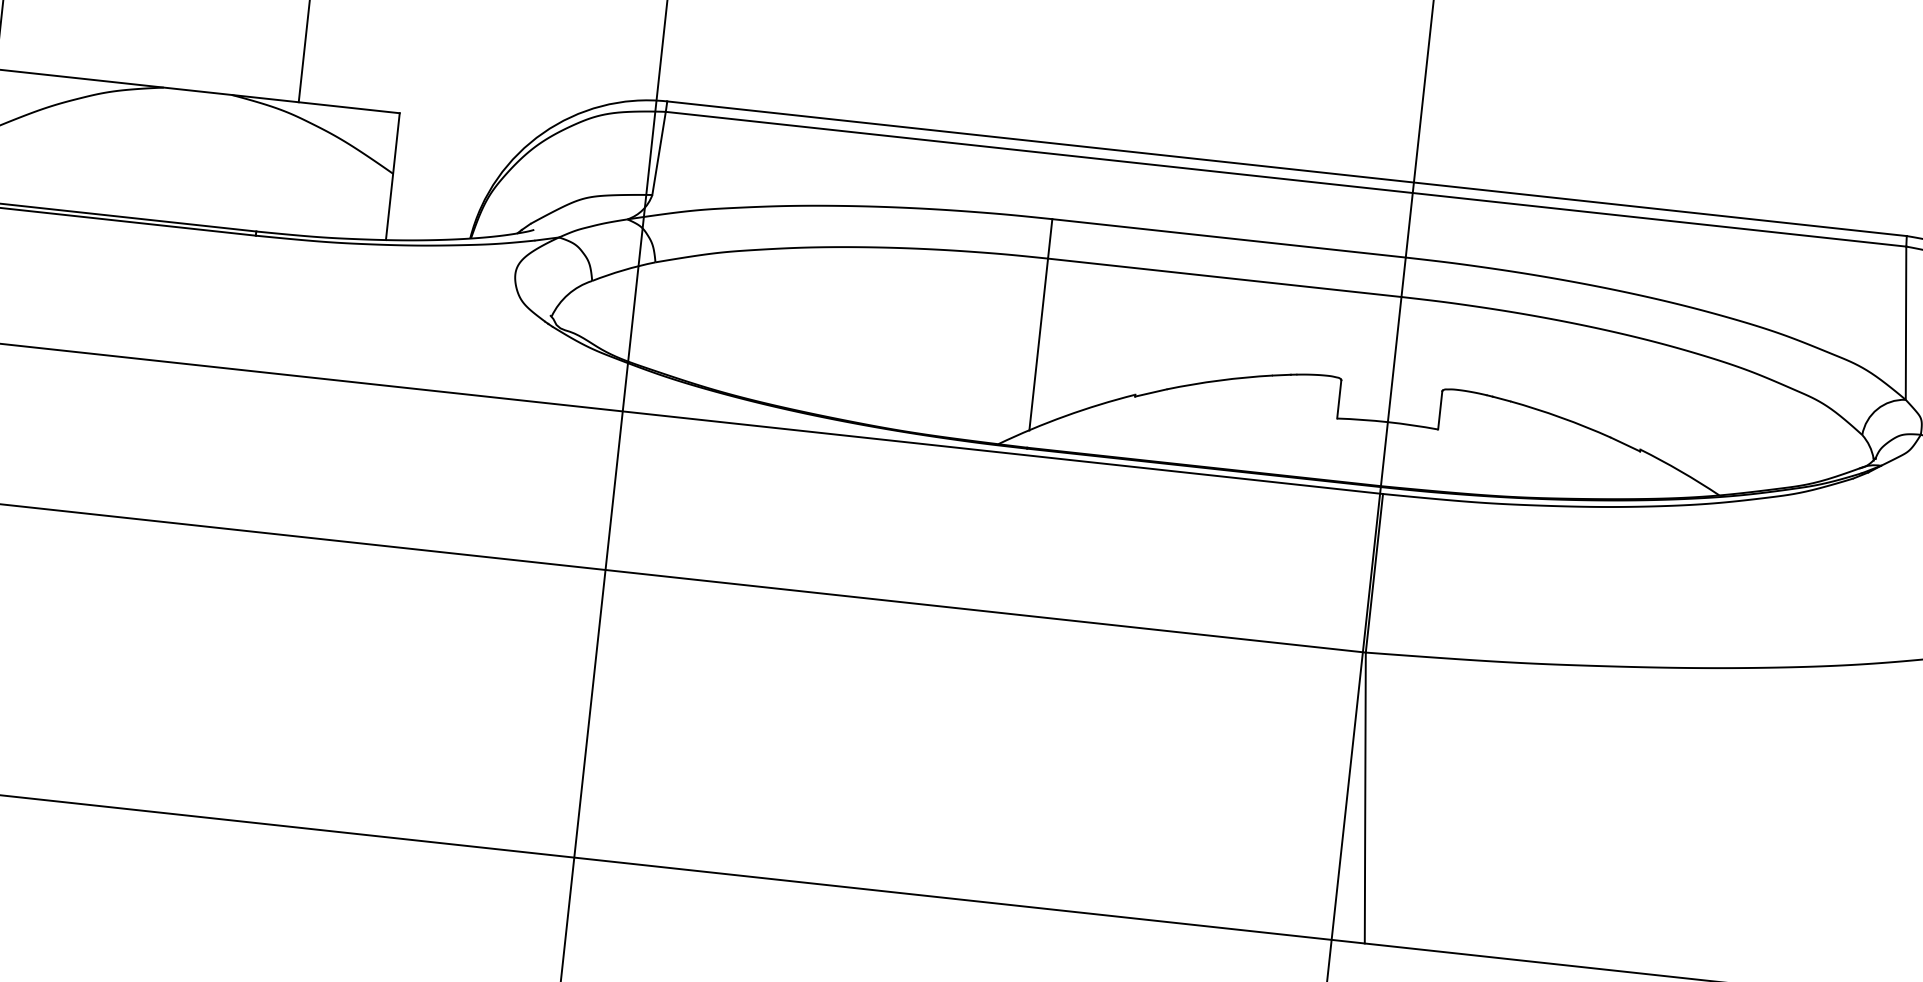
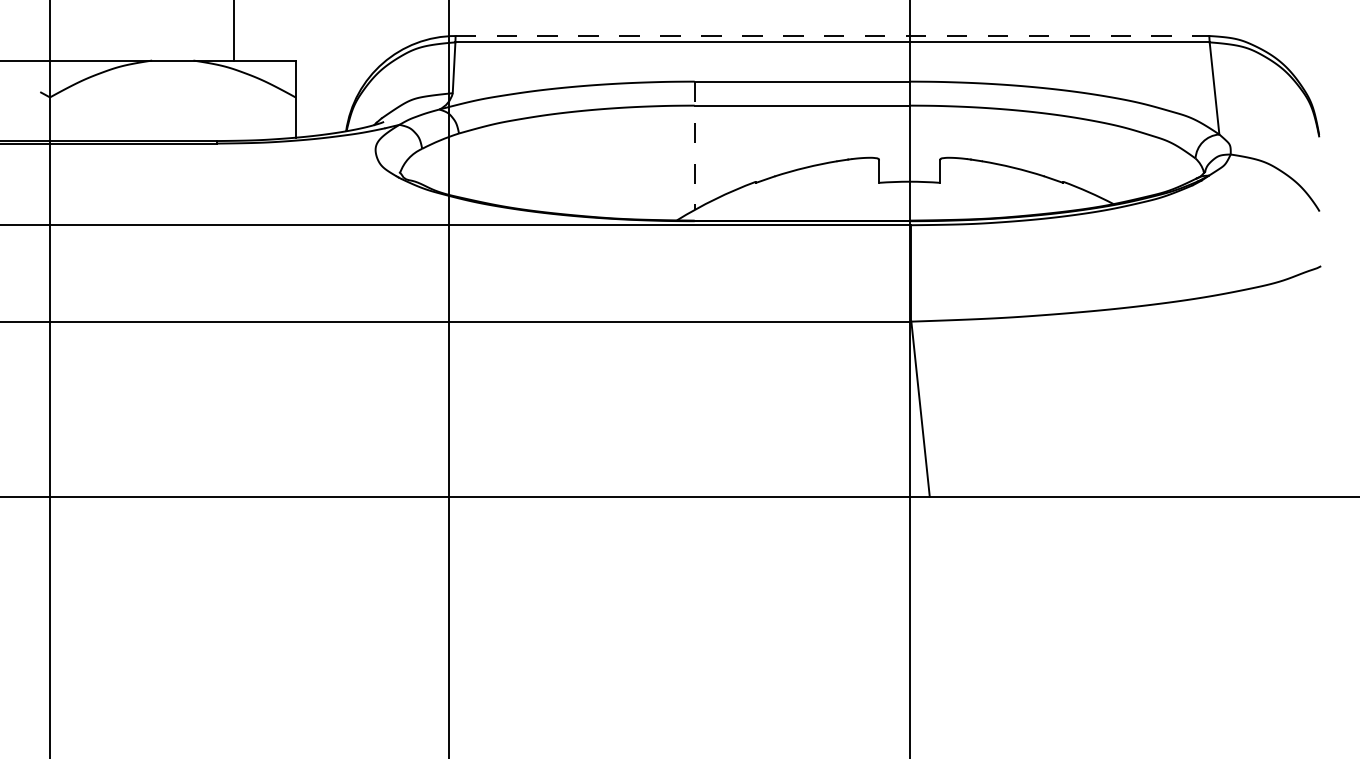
line: (1287, 169) -> (832, 36), solid -> dashed
line: (1040, 325) -> (694, 146), solid -> dashed

